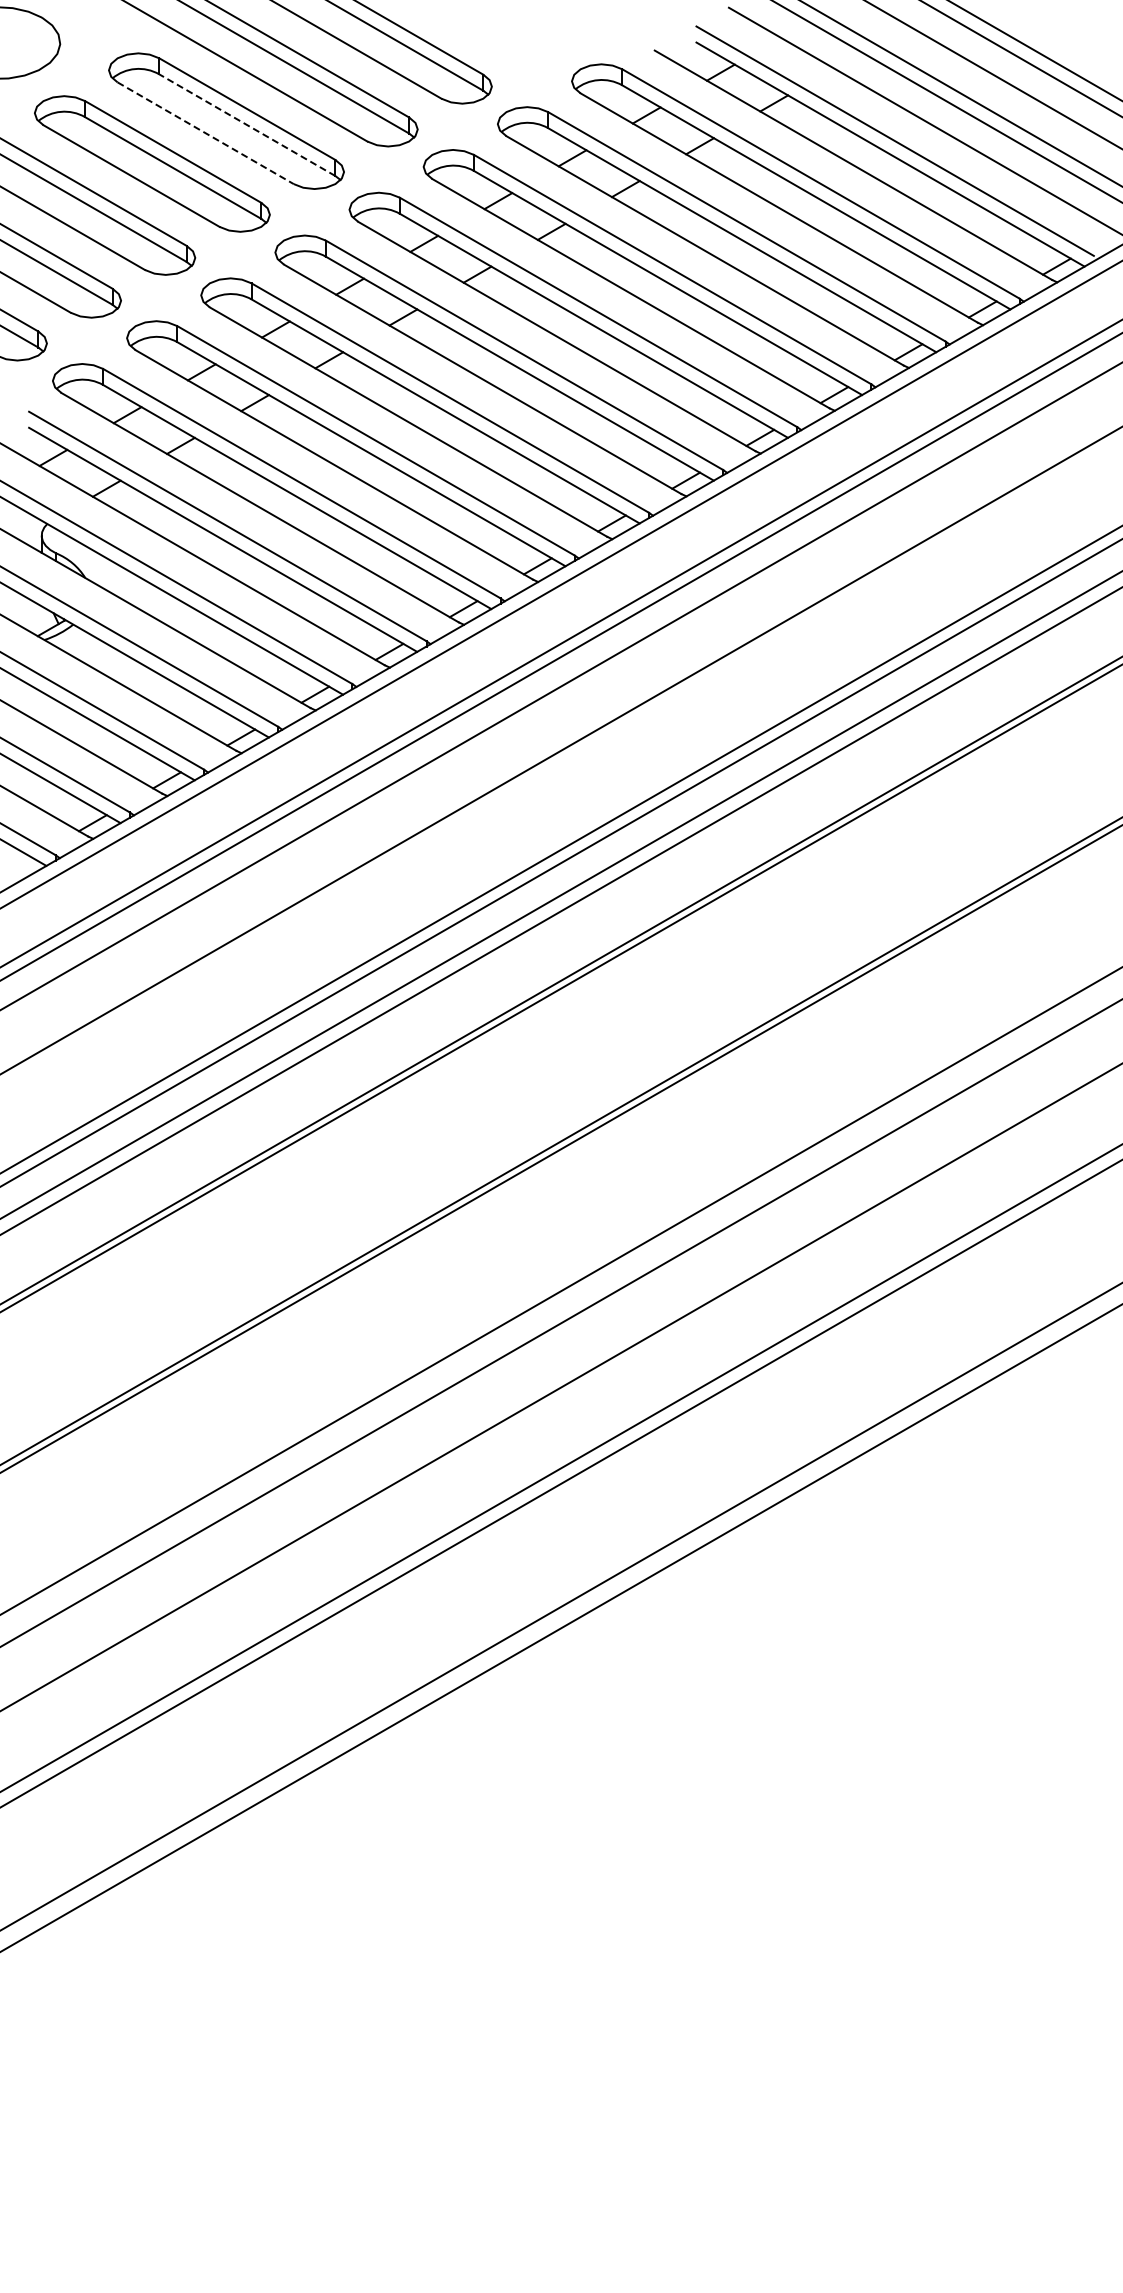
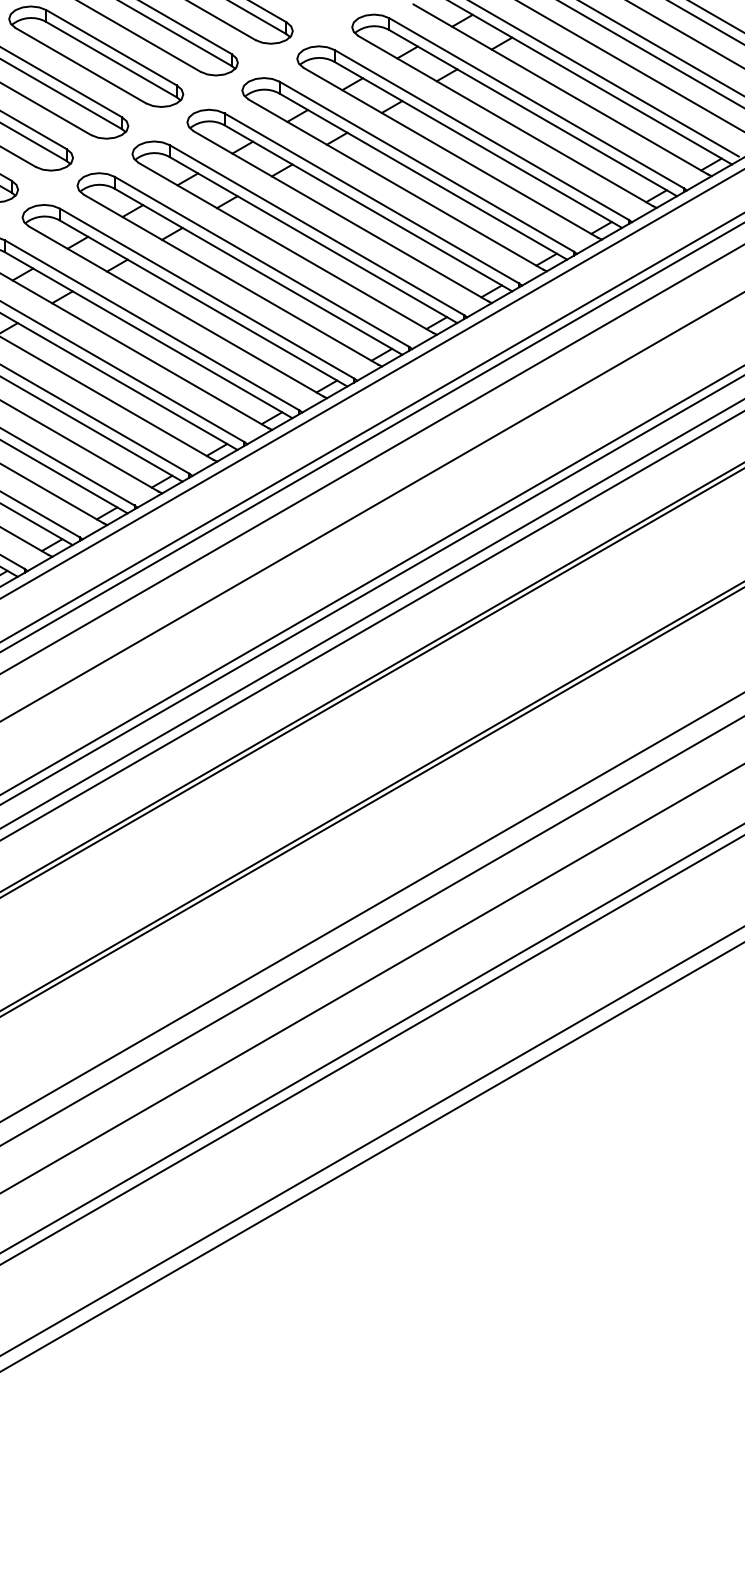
line: (247, 125) -> (111, 59), dashed -> solid
line: (205, 133) -> (80, 65), dashed -> solid

